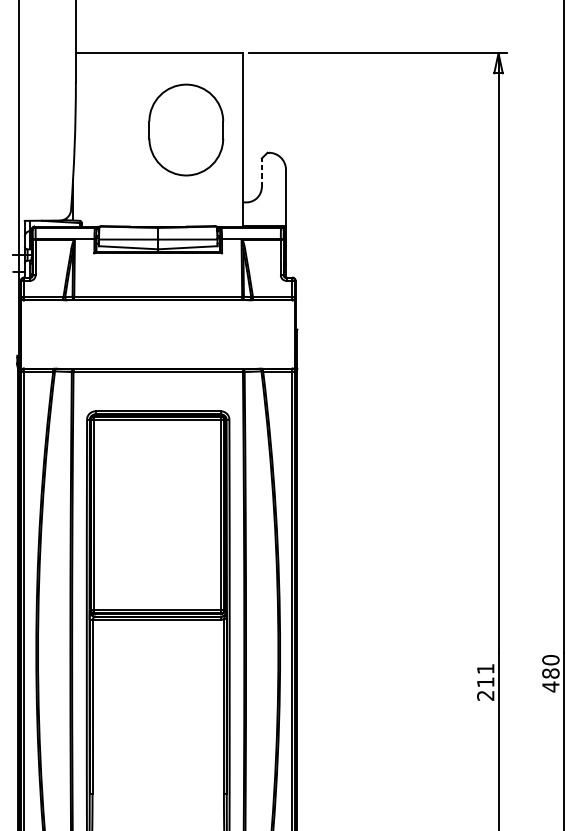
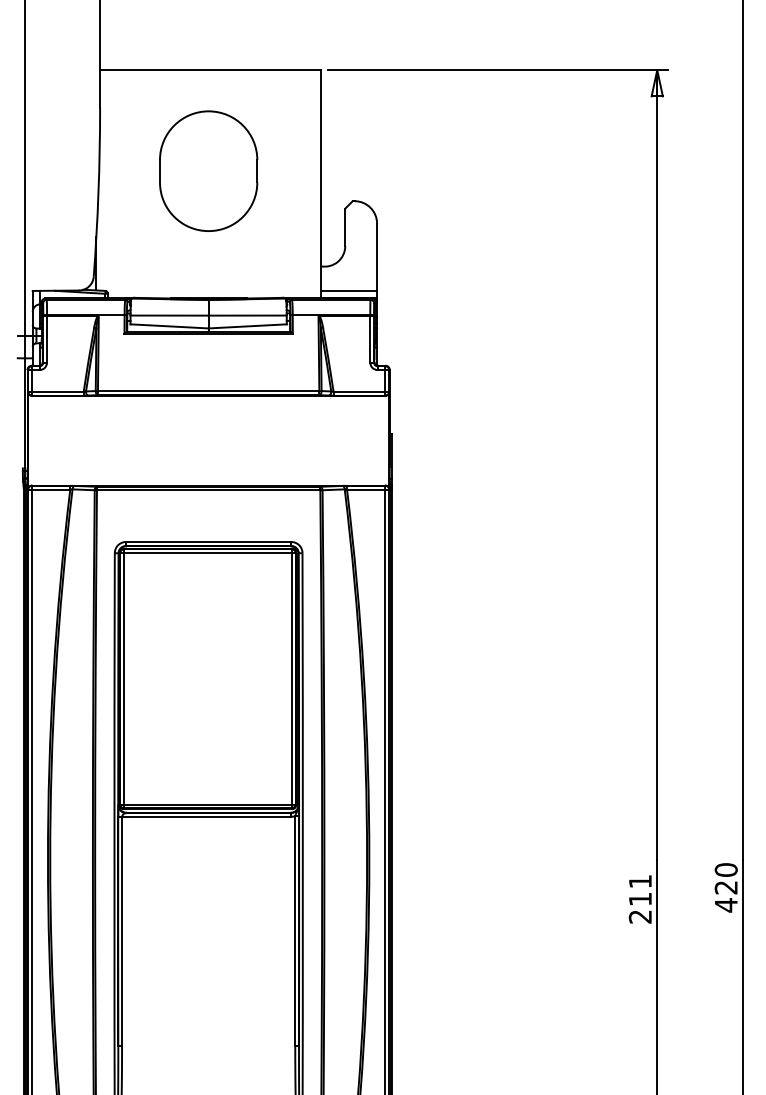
part: (186, 129) -> (208, 170), moved
line: (262, 172) -> (345, 227), dashed -> solid
line: (264, 221) -> (348, 291), added
text: (550, 673) -> (725, 887), 480 -> 420

